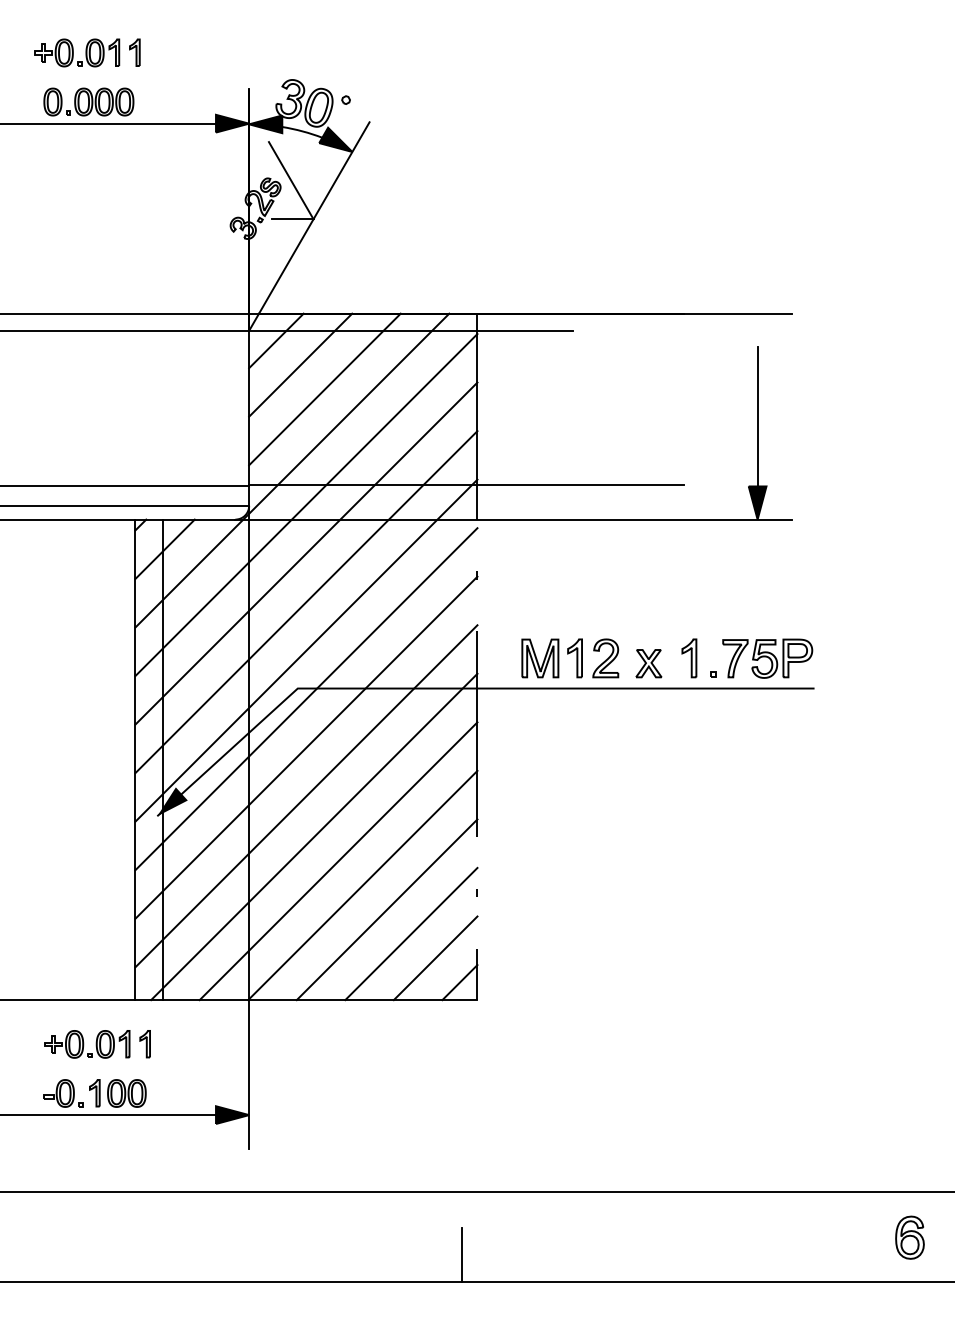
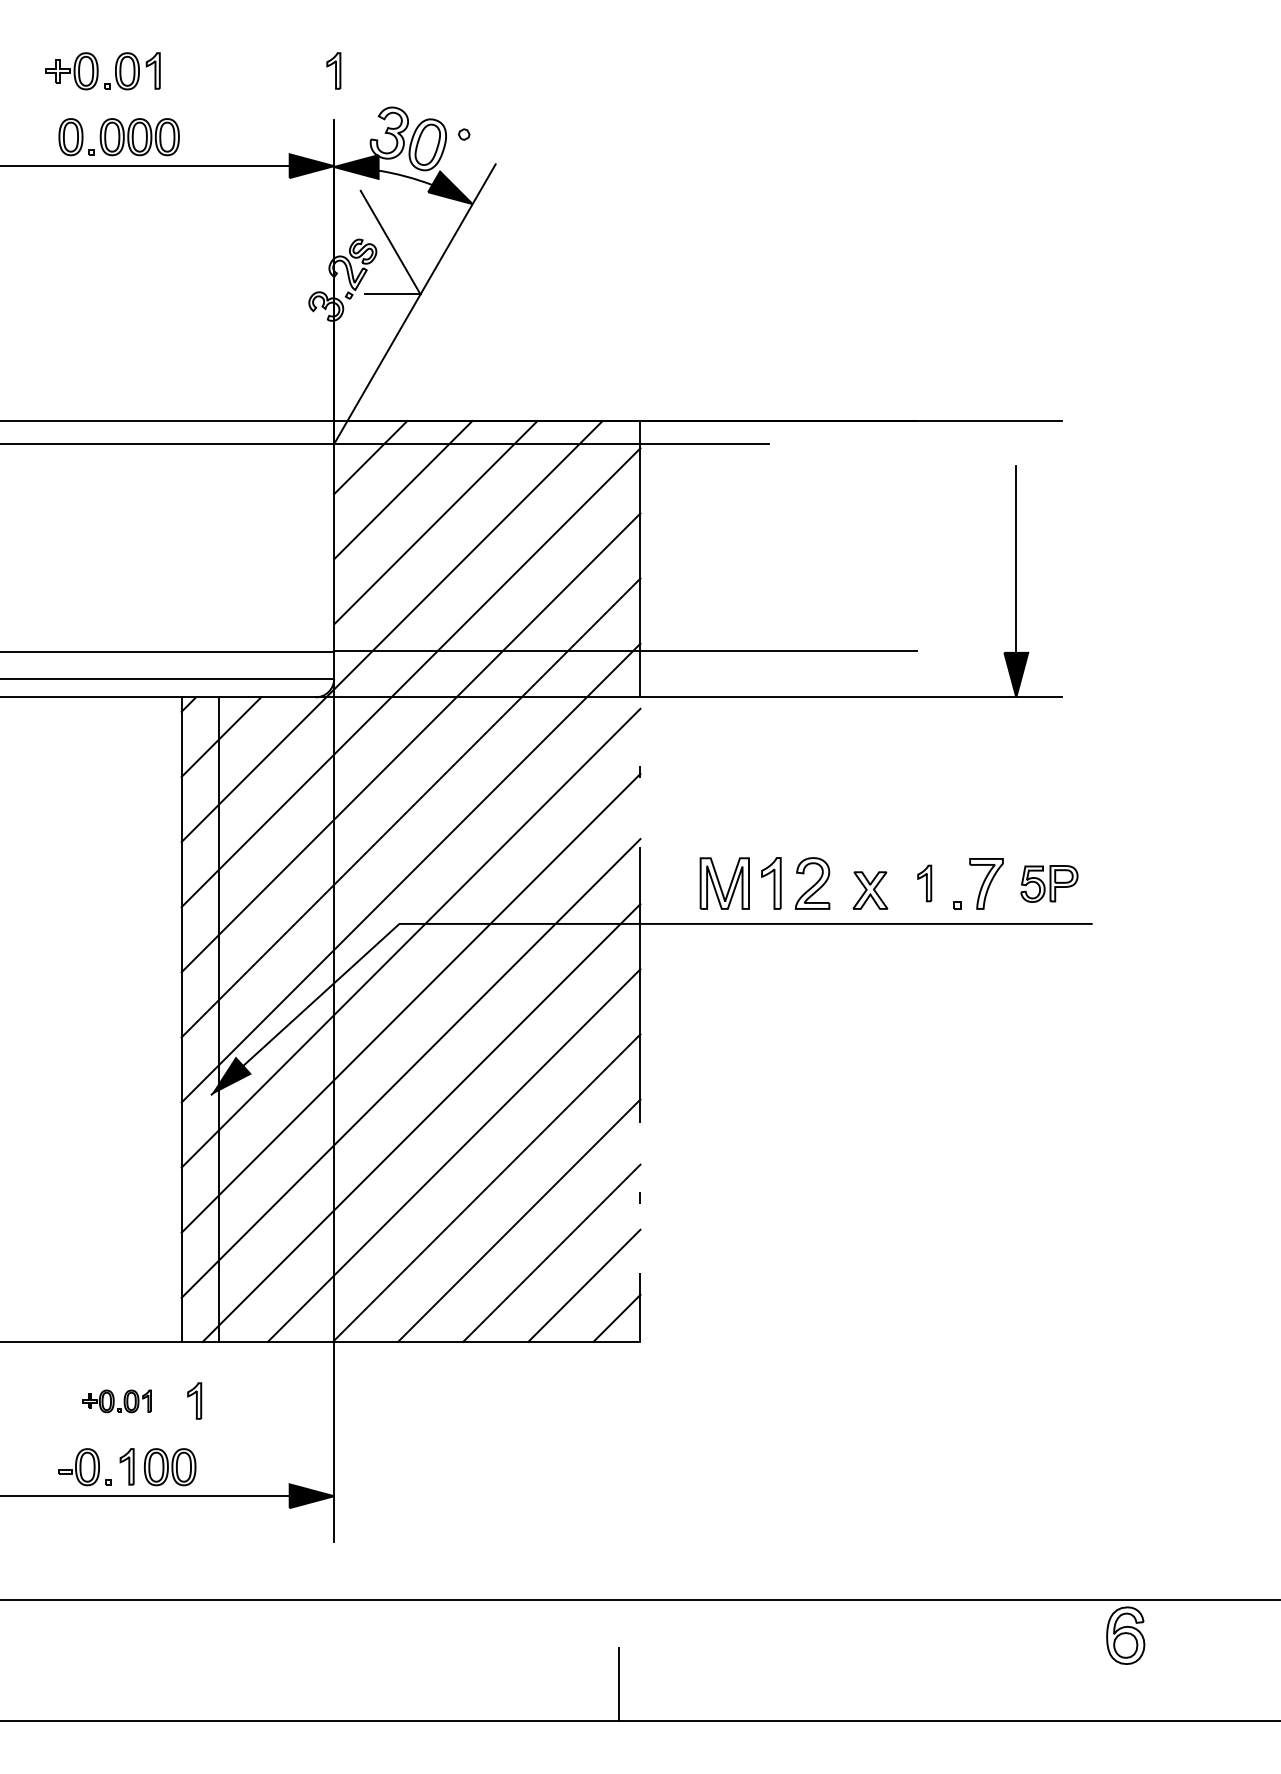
part: (134, 52) -> (333, 70), moved
part: (689, 658) -> (924, 883), size x0.7
part: (782, 658) -> (1049, 883), size x0.7
part: (86, 1044) -> (116, 1401), size x0.6
part: (909, 1237) -> (1125, 1635), moved

